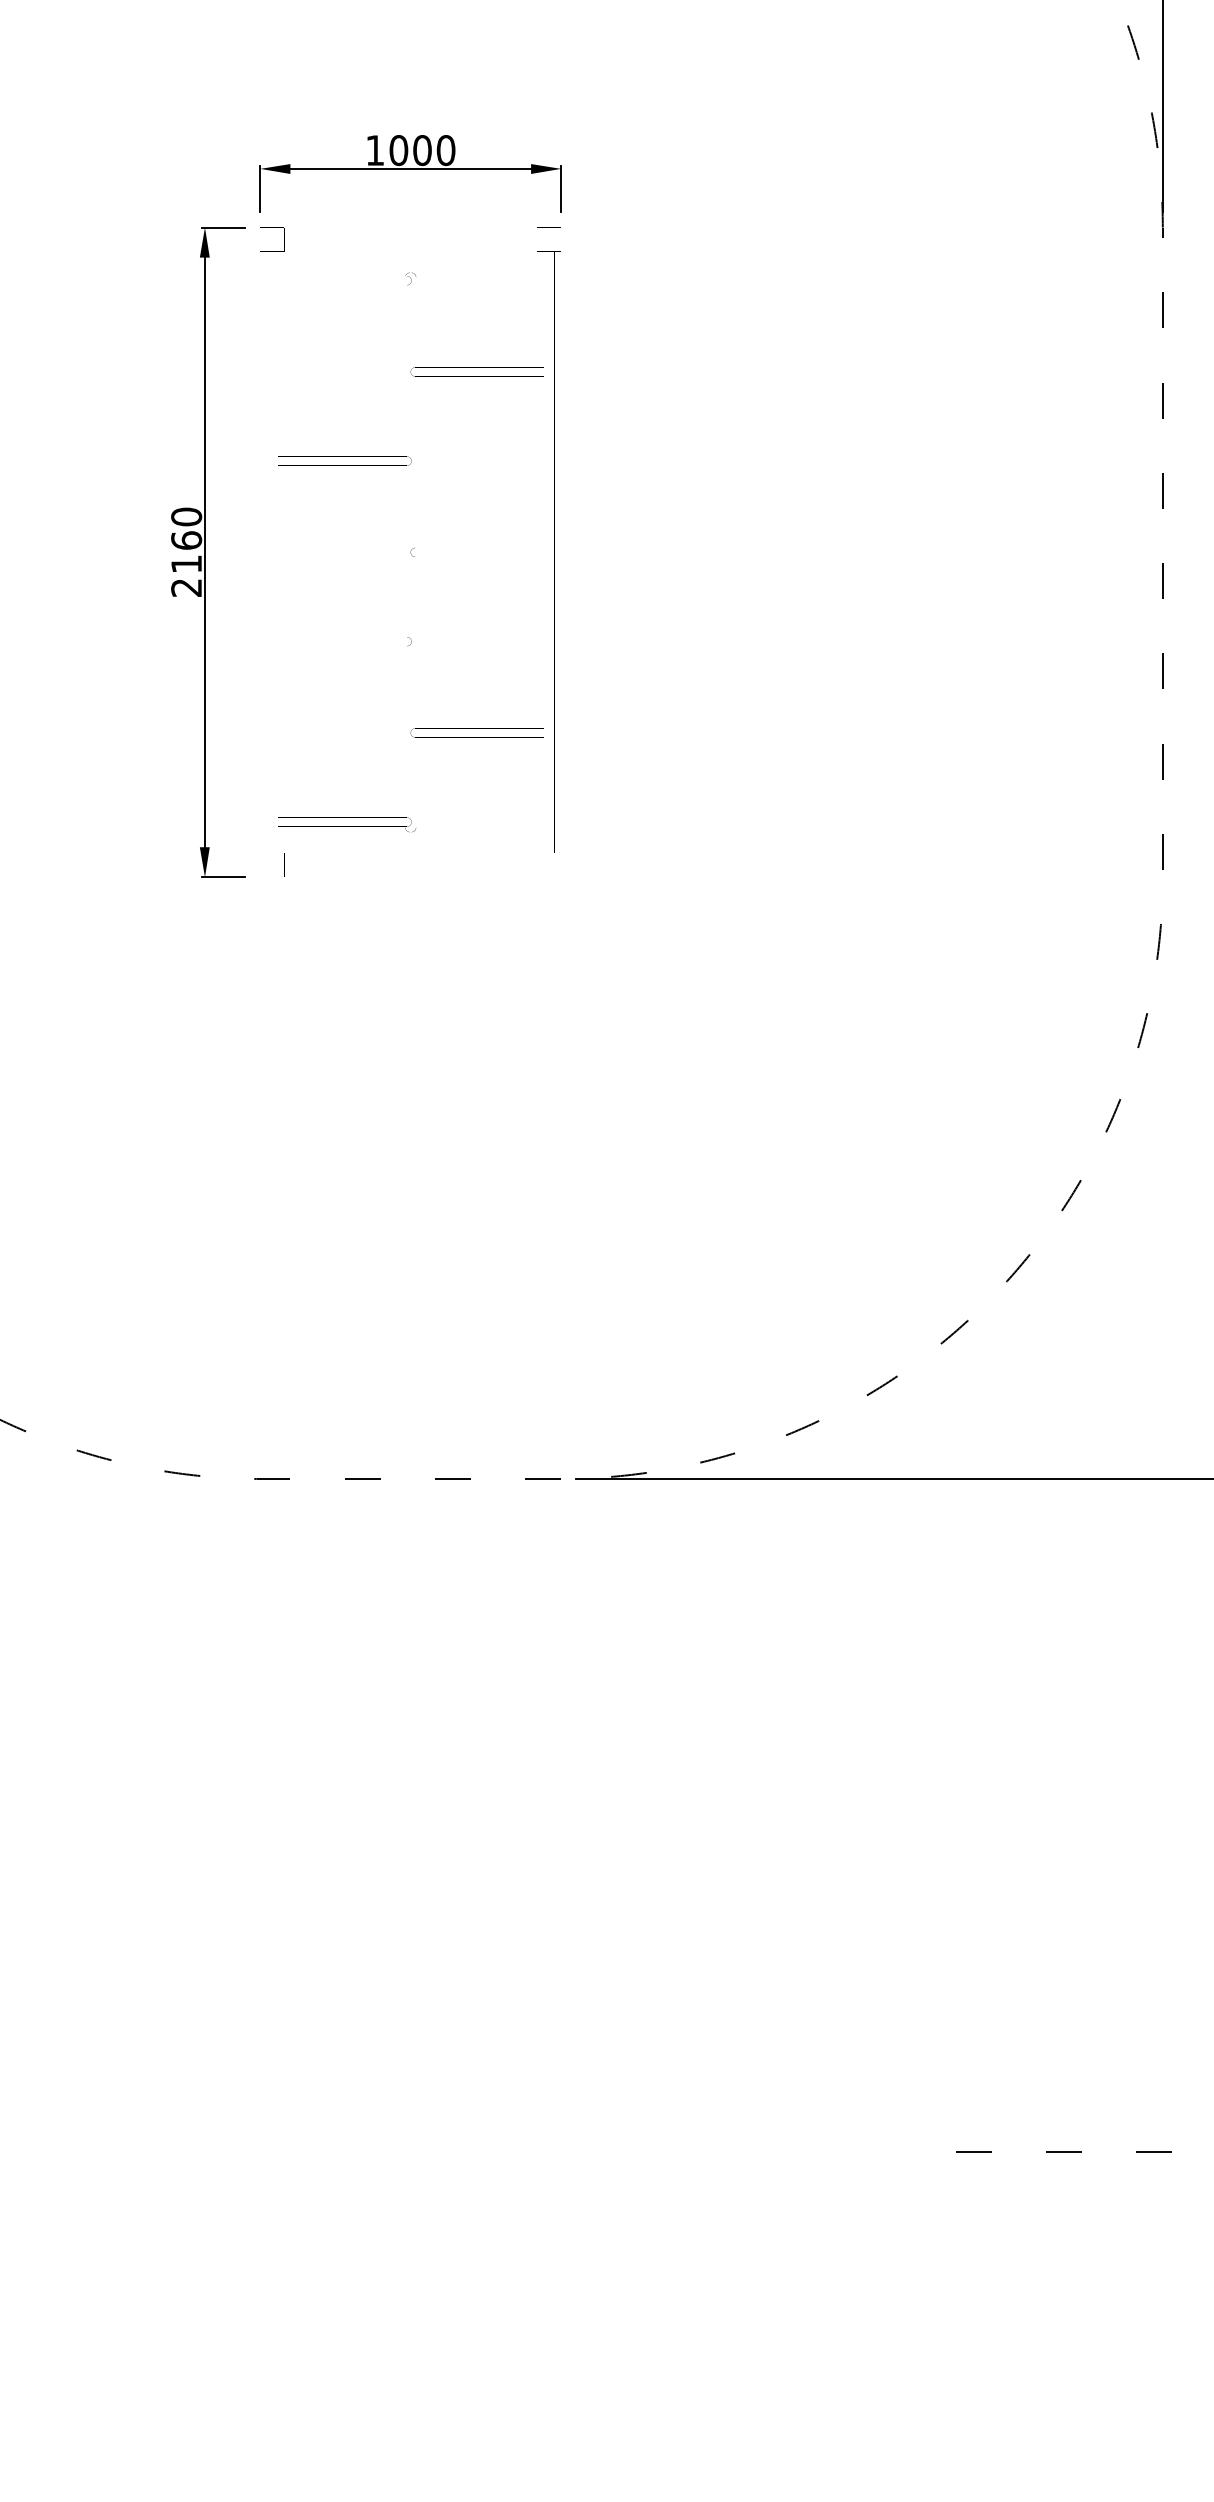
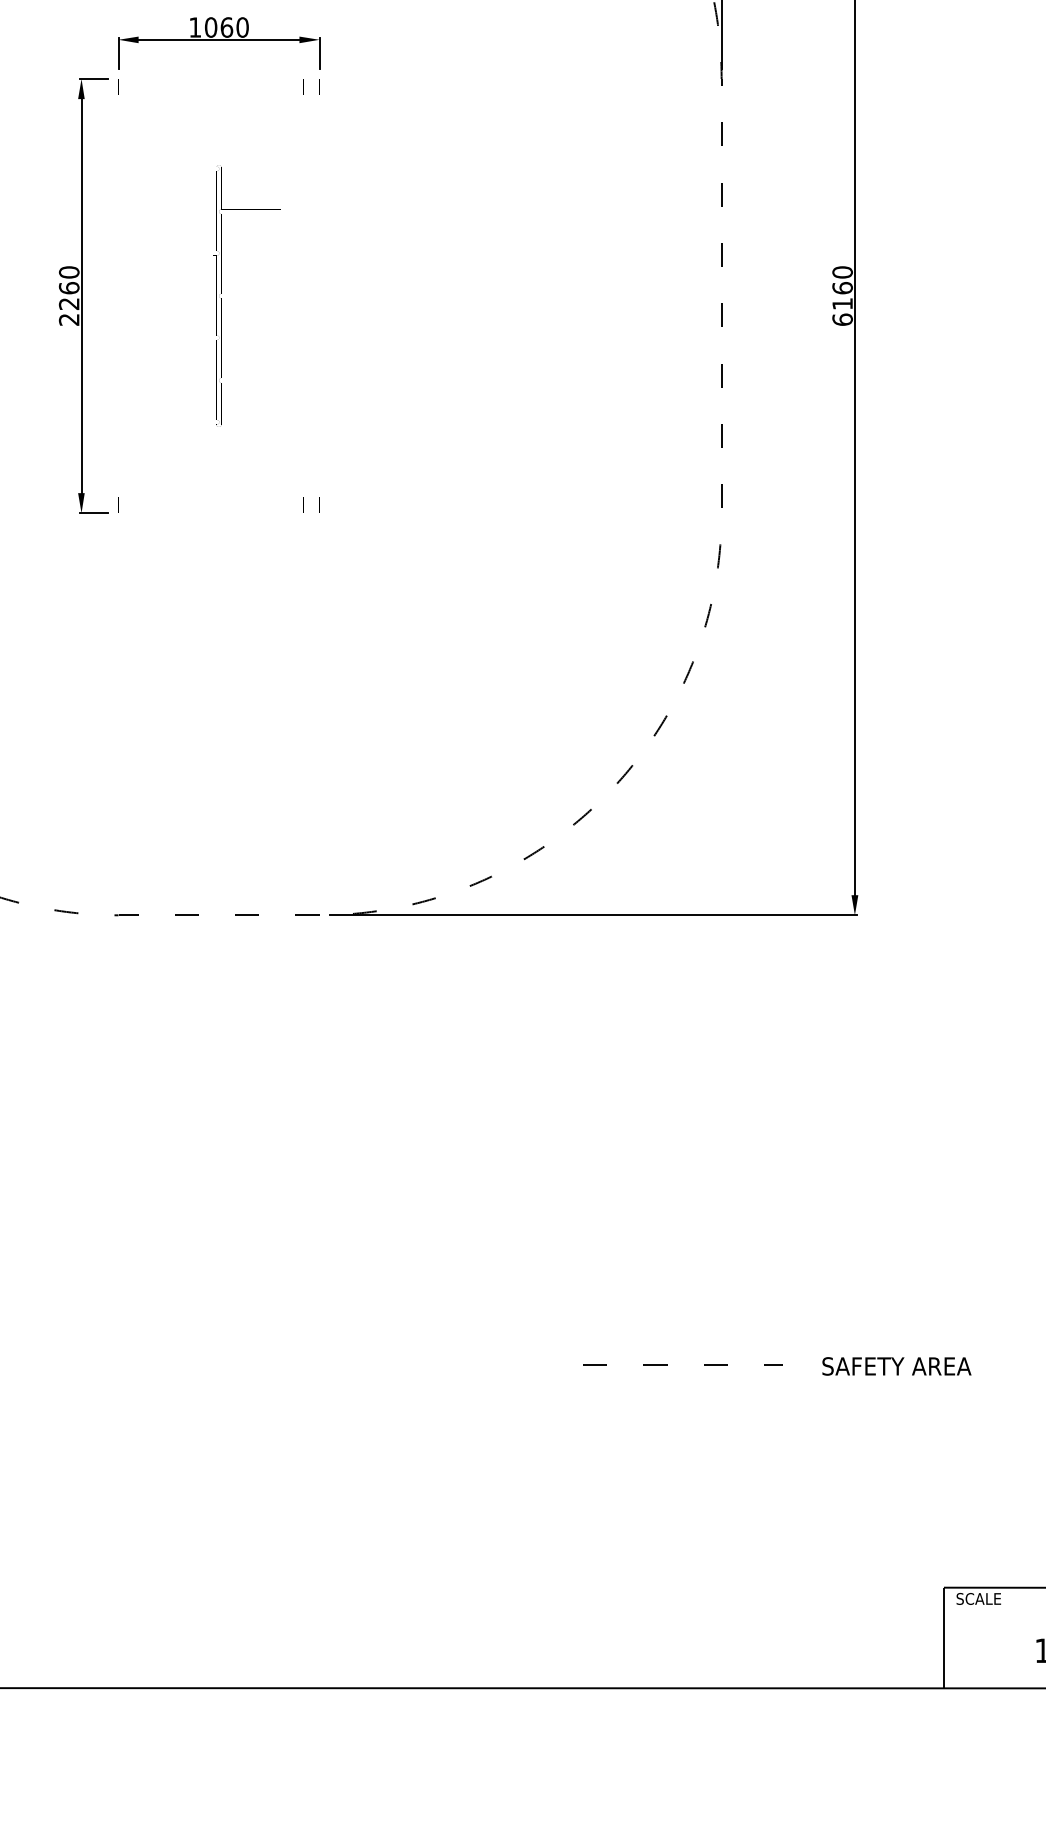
text: (421, 150) -> (226, 27), 1000 -> 1060
part: (409, 551) -> (218, 295), size x0.7
text: (185, 563) -> (68, 303), 2160 -> 2260

